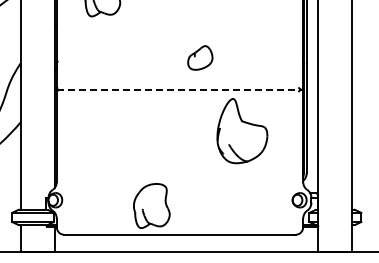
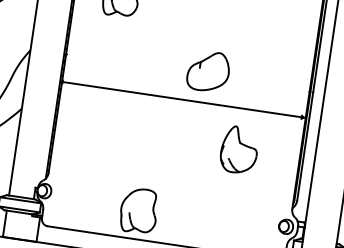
part: (200, 57) -> (208, 71), size x1.67
line: (179, 89) -> (183, 99), dashed -> solid
part: (241, 131) -> (238, 150), size x0.71

